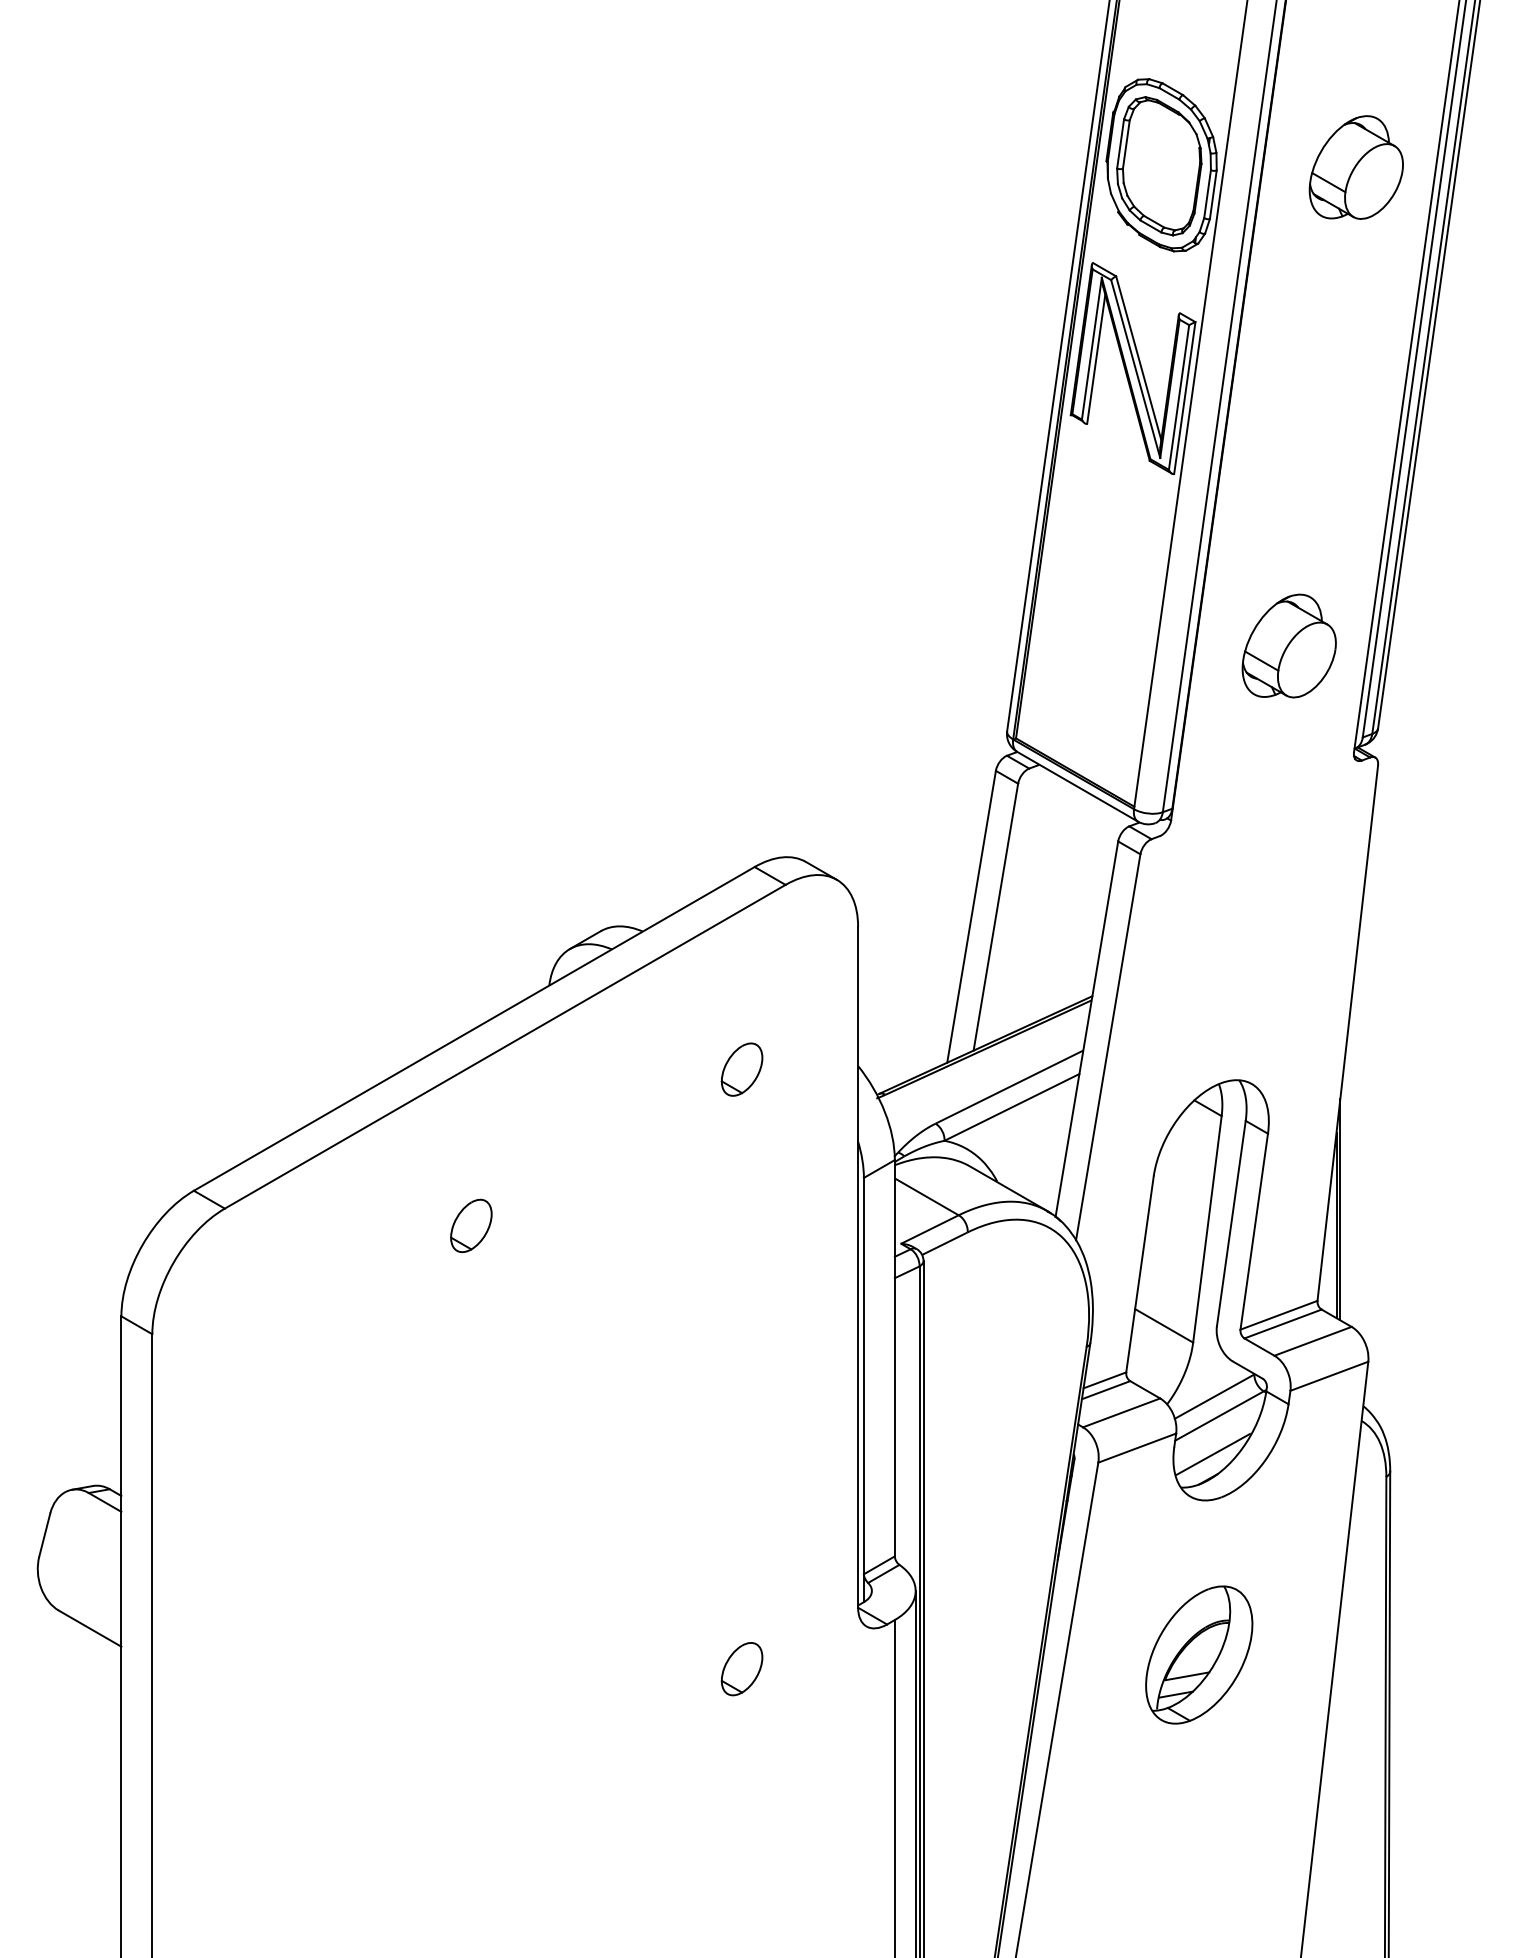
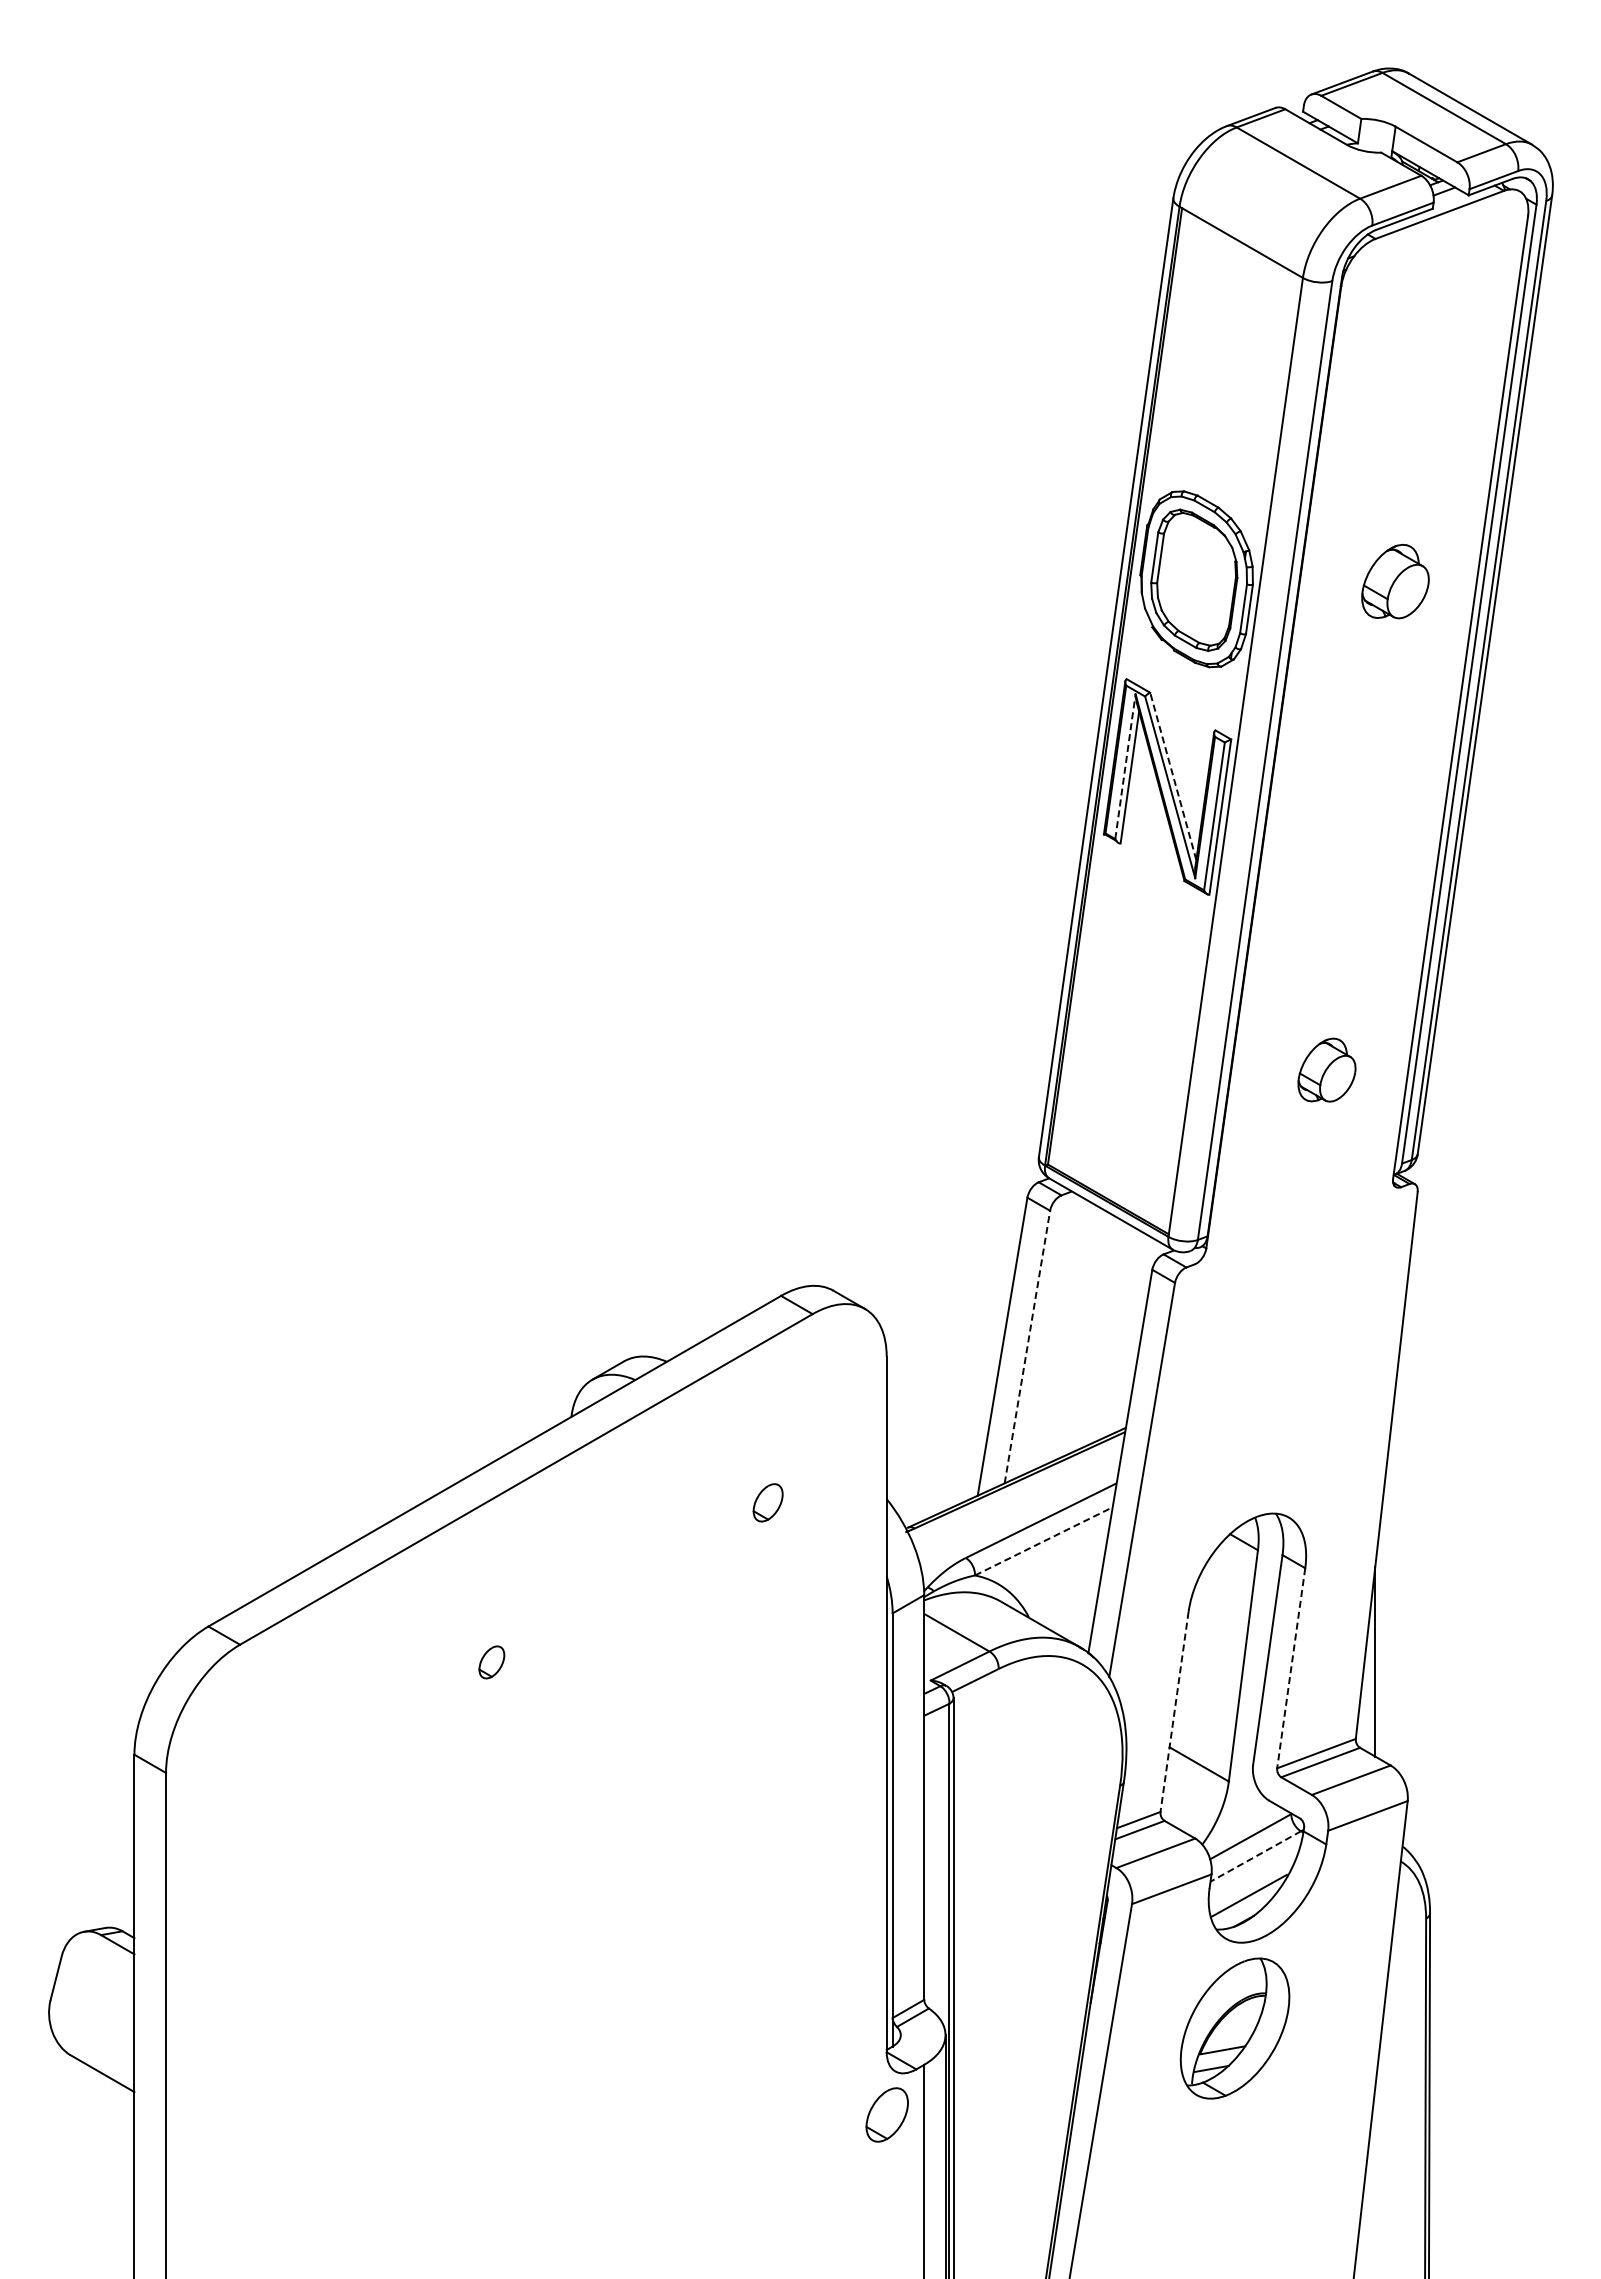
part: (1356, 167) -> (1395, 581), size x0.7
line: (1091, 348) -> (1125, 766), solid -> dashed
line: (1138, 358) -> (1173, 776), solid -> dashed
part: (1288, 645) -> (1326, 1069), size x0.6
line: (995, 916) -> (1027, 1346), solid -> dashed
part: (741, 1069) -> (767, 1502), size x0.7
line: (1011, 1107) -> (1043, 1541), solid -> dashed
line: (1340, 1209) -> (1379, 1645), removed
part: (471, 1226) -> (491, 1662), size x0.6
line: (1254, 1231) -> (1291, 1668), solid -> dashed
line: (1139, 1275) -> (1174, 1712), solid -> dashed
line: (1219, 1416) -> (1255, 1856), solid -> dashed
part: (1198, 1654) -> (1234, 2028), moved
part: (741, 1668) -> (886, 2114), moved

